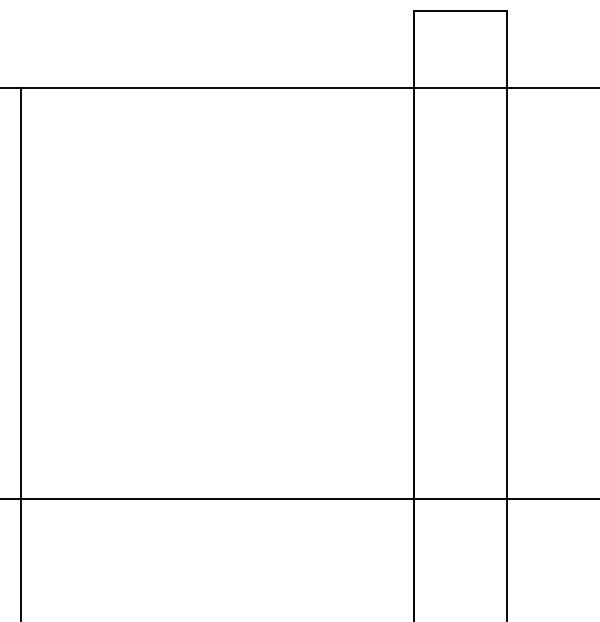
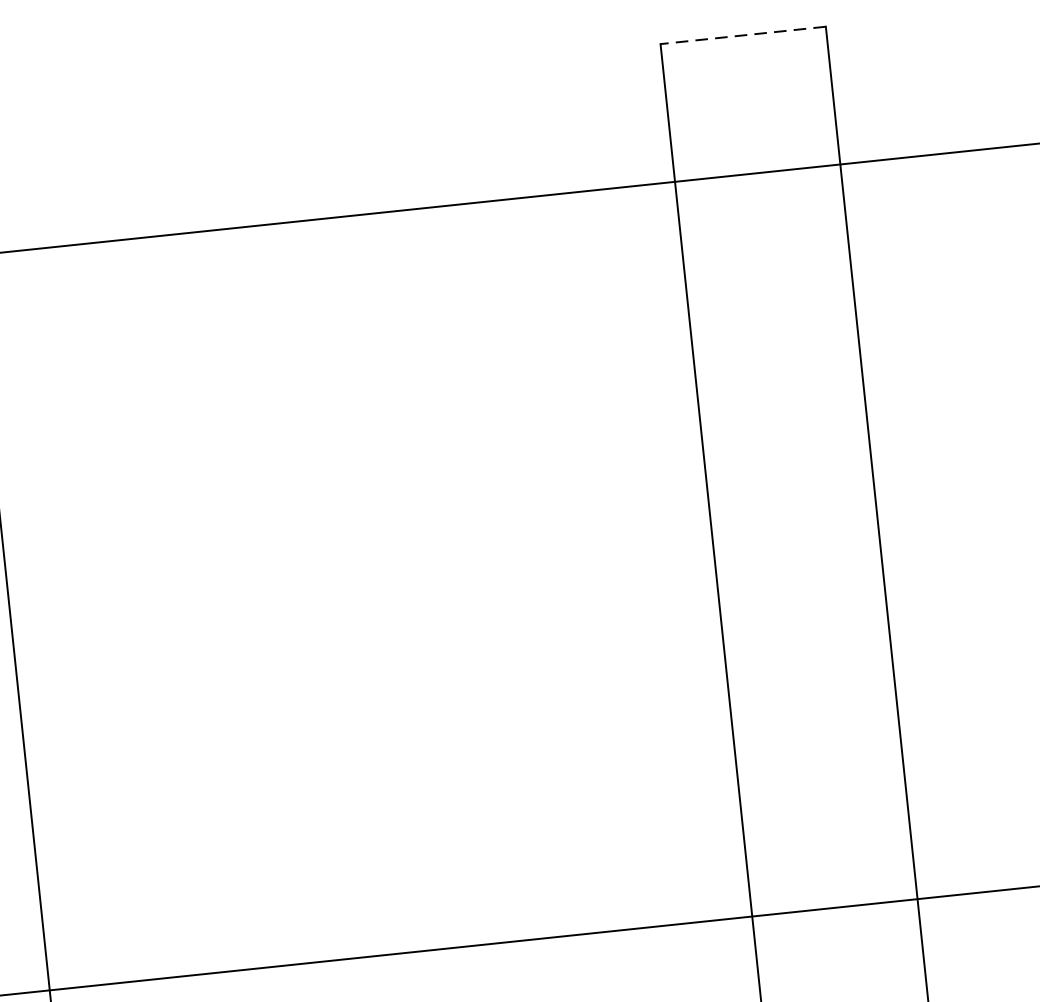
line: (460, 10) -> (743, 35), solid -> dashed

